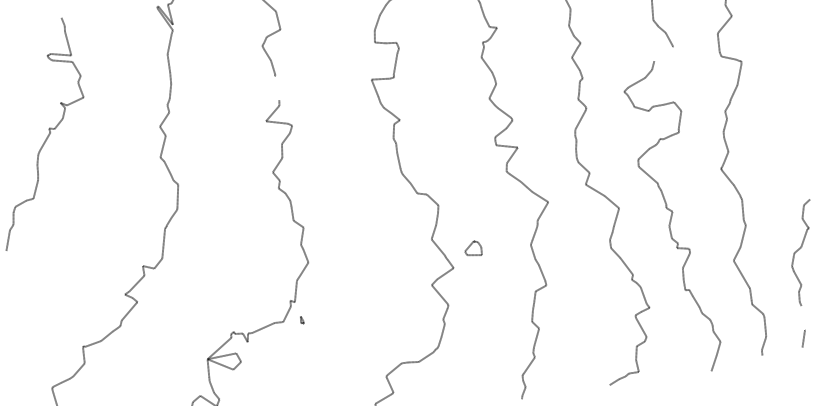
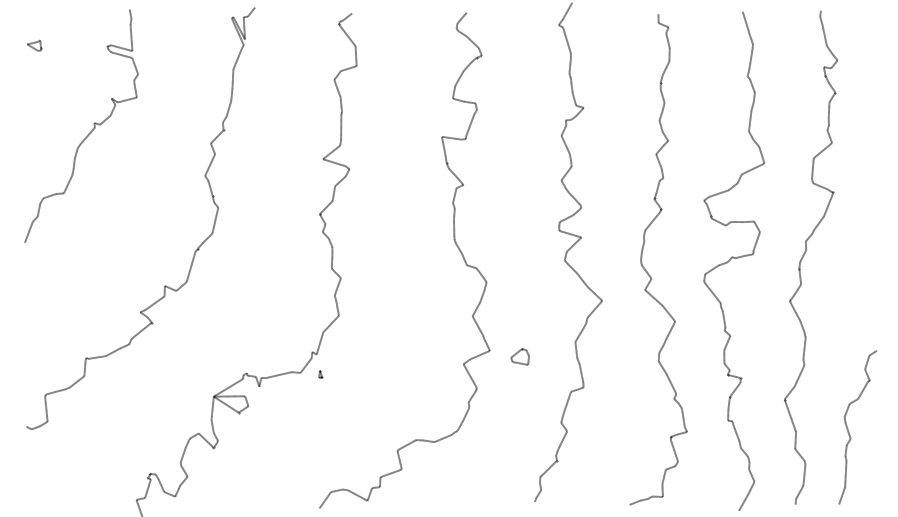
line: (663, 53) -> (752, 168), added
line: (277, 87) -> (341, 126), added
part: (472, 248) -> (519, 356), moved
line: (802, 318) -> (845, 473), added

